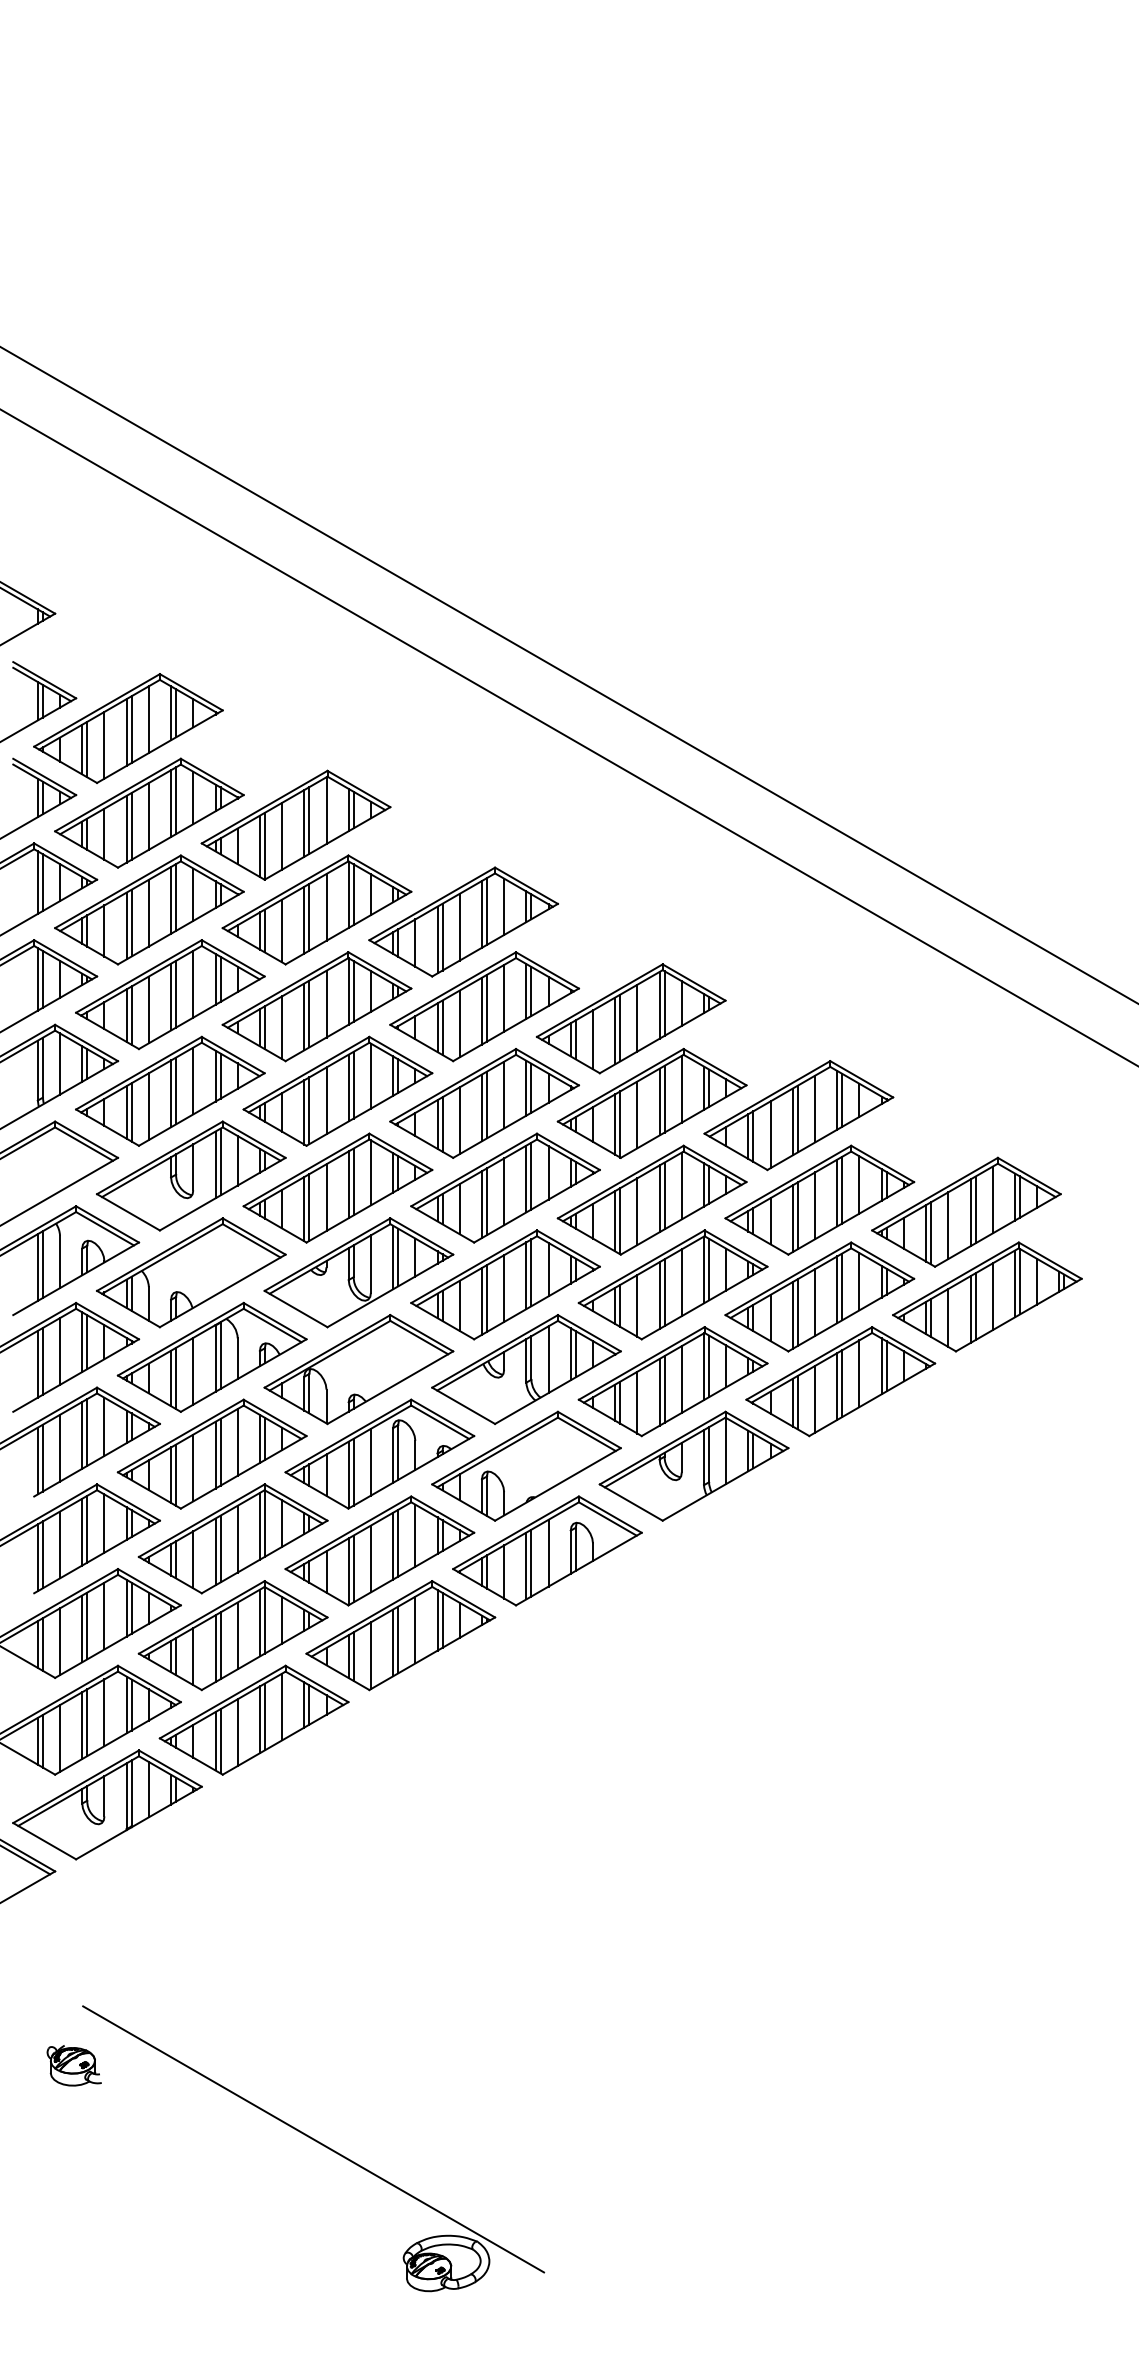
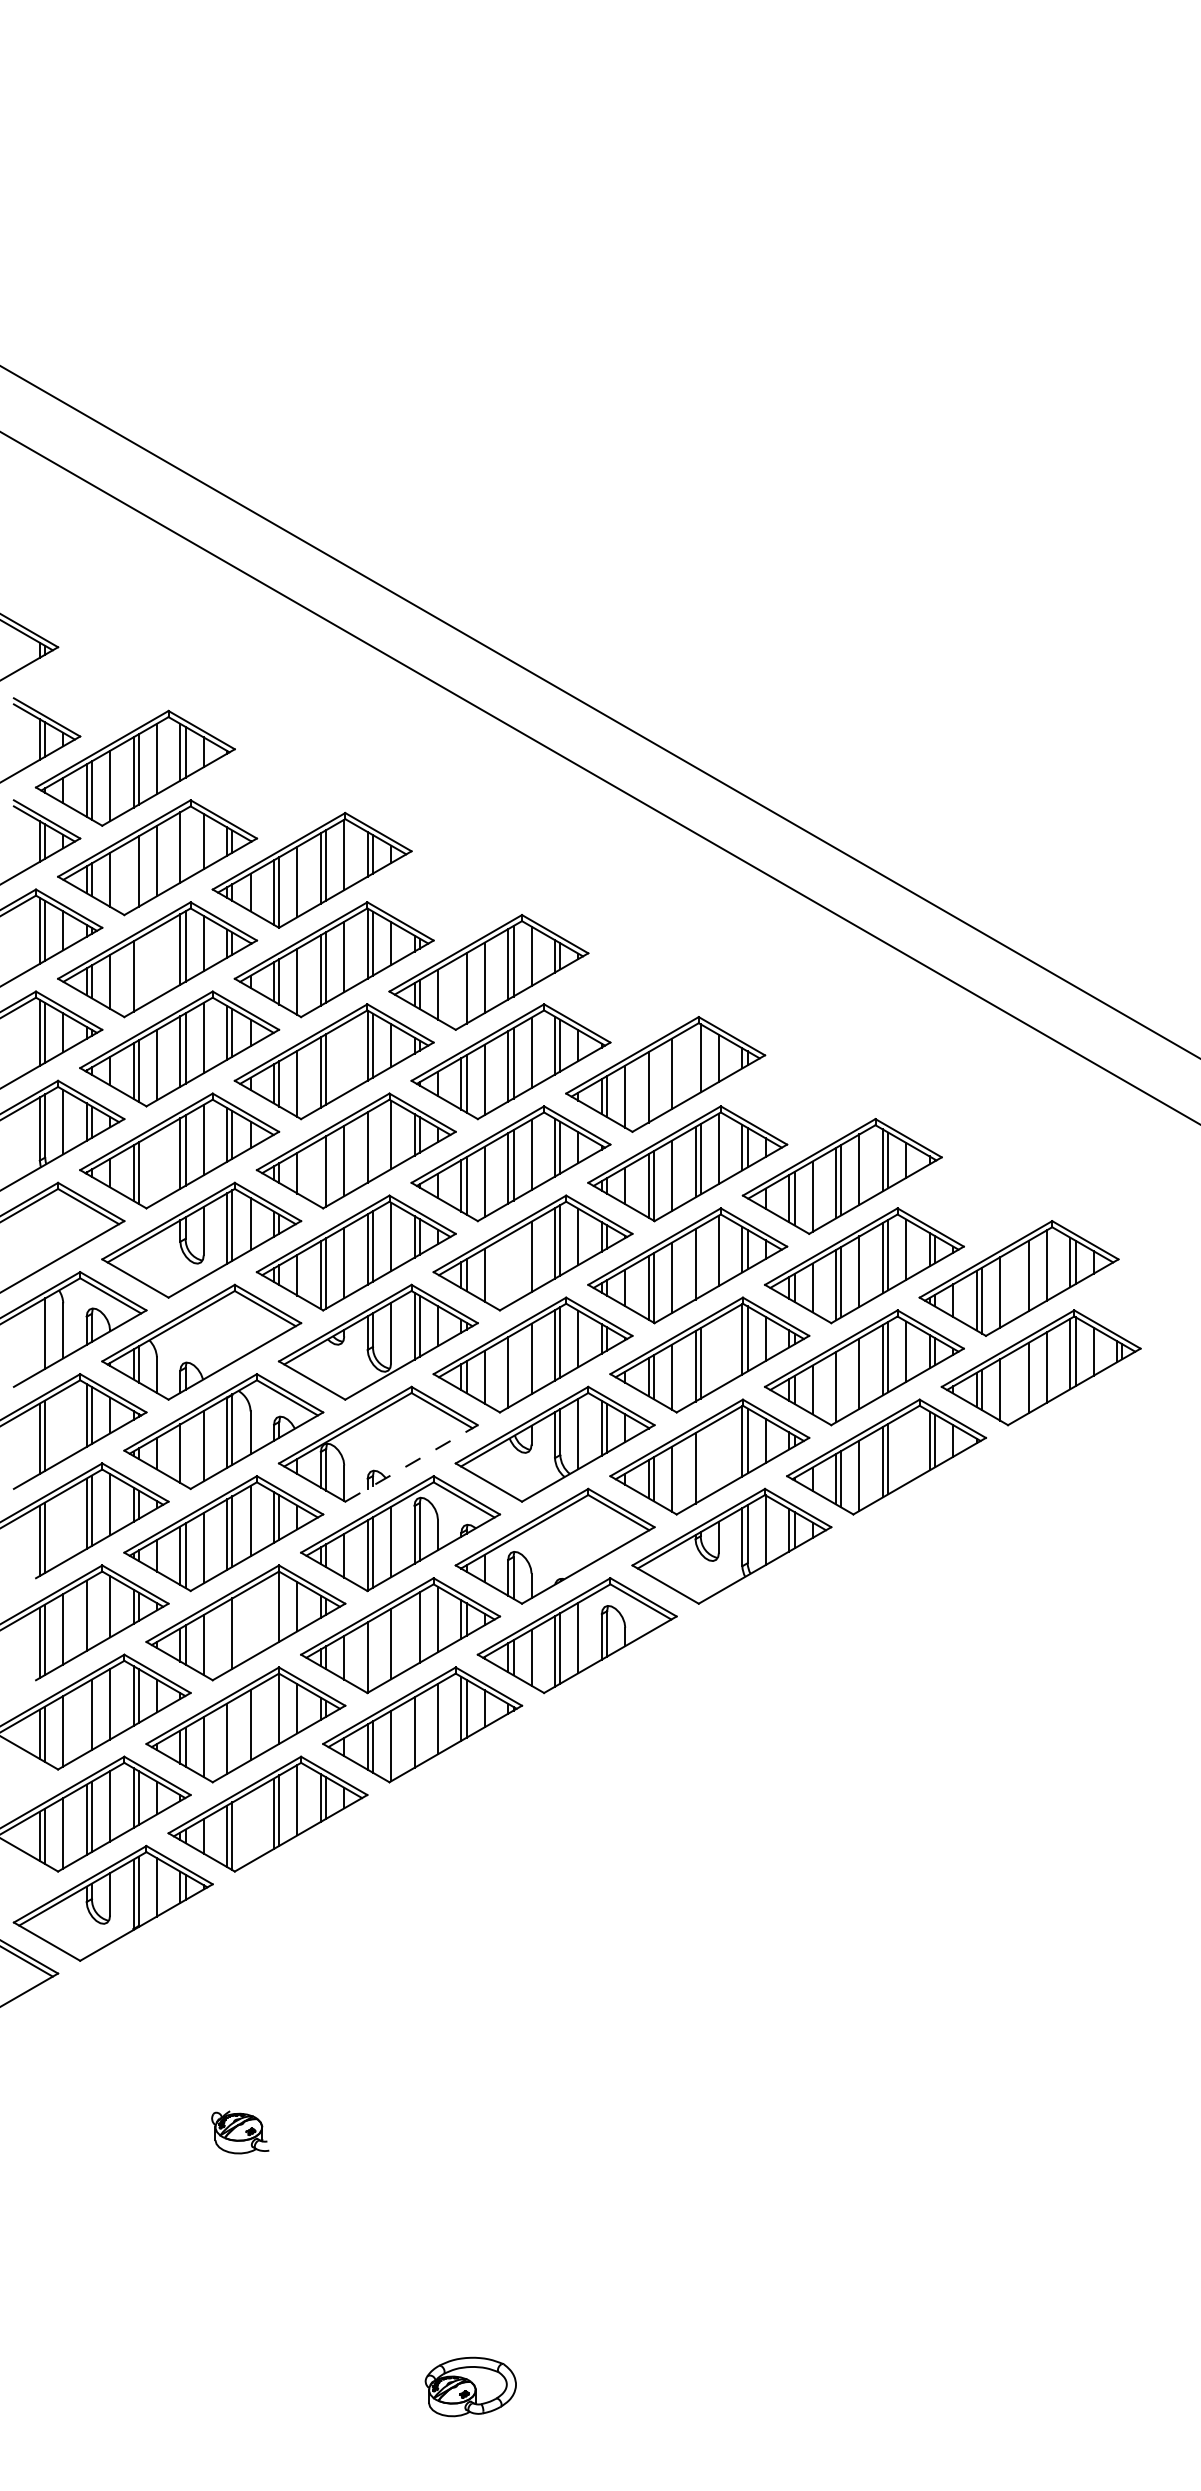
line: (175, 800) -> (185, 844), removed
line: (126, 829) -> (133, 874), removed
line: (148, 912) -> (156, 962), removed
line: (131, 923) -> (138, 973), removed
line: (437, 940) -> (461, 991), removed
line: (326, 1003) -> (344, 1058), removed
line: (659, 1005) -> (695, 1060), removed
line: (620, 1028) -> (654, 1084), removed
line: (353, 1085) -> (372, 1144), removed
line: (148, 1106) -> (156, 1166), removed
line: (303, 1112) -> (320, 1173), removed
line: (664, 1196) -> (700, 1261), removed
line: (486, 1201) -> (513, 1267), removed
line: (482, 1204) -> (508, 1270), removed
line: (970, 1212) -> (1023, 1278), removed
line: (37, 1267) -> (39, 1336), removed
line: (681, 1282) -> (718, 1352), removed
line: (486, 1298) -> (513, 1369), removed
line: (970, 1309) -> (1023, 1380), removed
line: (798, 1312) -> (841, 1384), removed
line: (60, 1351) -> (63, 1425), removed
line: (859, 1373) -> (906, 1448), removed
line: (175, 1378) -> (185, 1453), removed
line: (681, 1379) -> (718, 1454), removed
line: (390, 1387) -> (411, 1463), solid -> dashed
line: (664, 1389) -> (700, 1465), removed
line: (60, 1448) -> (63, 1527), removed
line: (260, 1526) -> (274, 1609), removed
line: (86, 1529) -> (91, 1612), removed
line: (237, 1538) -> (250, 1622), removed
line: (393, 1546) -> (414, 1630), removed
line: (215, 1551) -> (227, 1636), removed
line: (353, 1568) -> (372, 1654), removed
line: (260, 1622) -> (274, 1711), removed
line: (82, 1628) -> (86, 1717), removed
line: (397, 1639) -> (419, 1729), removed
line: (220, 1645) -> (232, 1735), removed
line: (237, 1732) -> (250, 1827), removed
part: (74, 2065) -> (240, 2132), moved
line: (313, 2138) -> (330, 2255), removed

